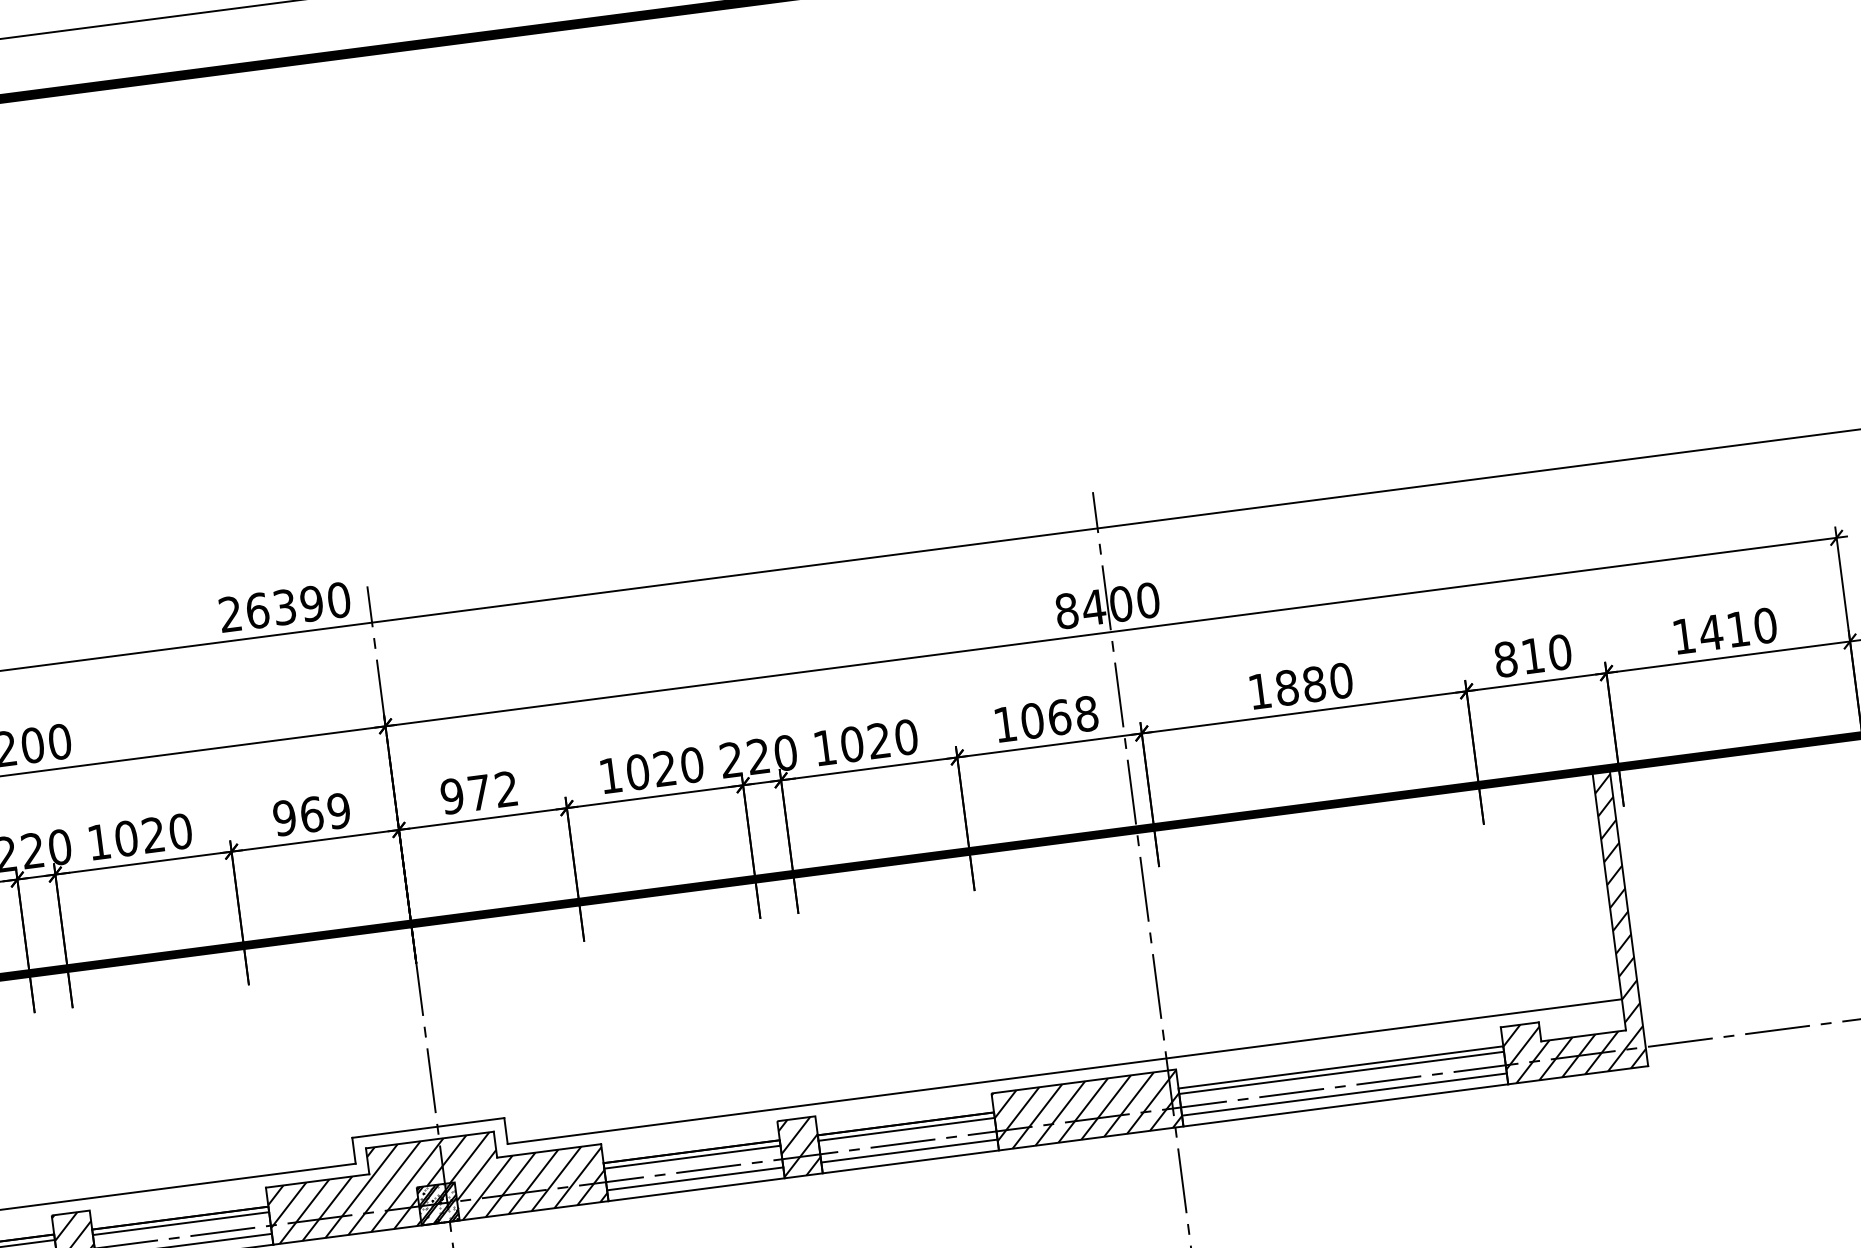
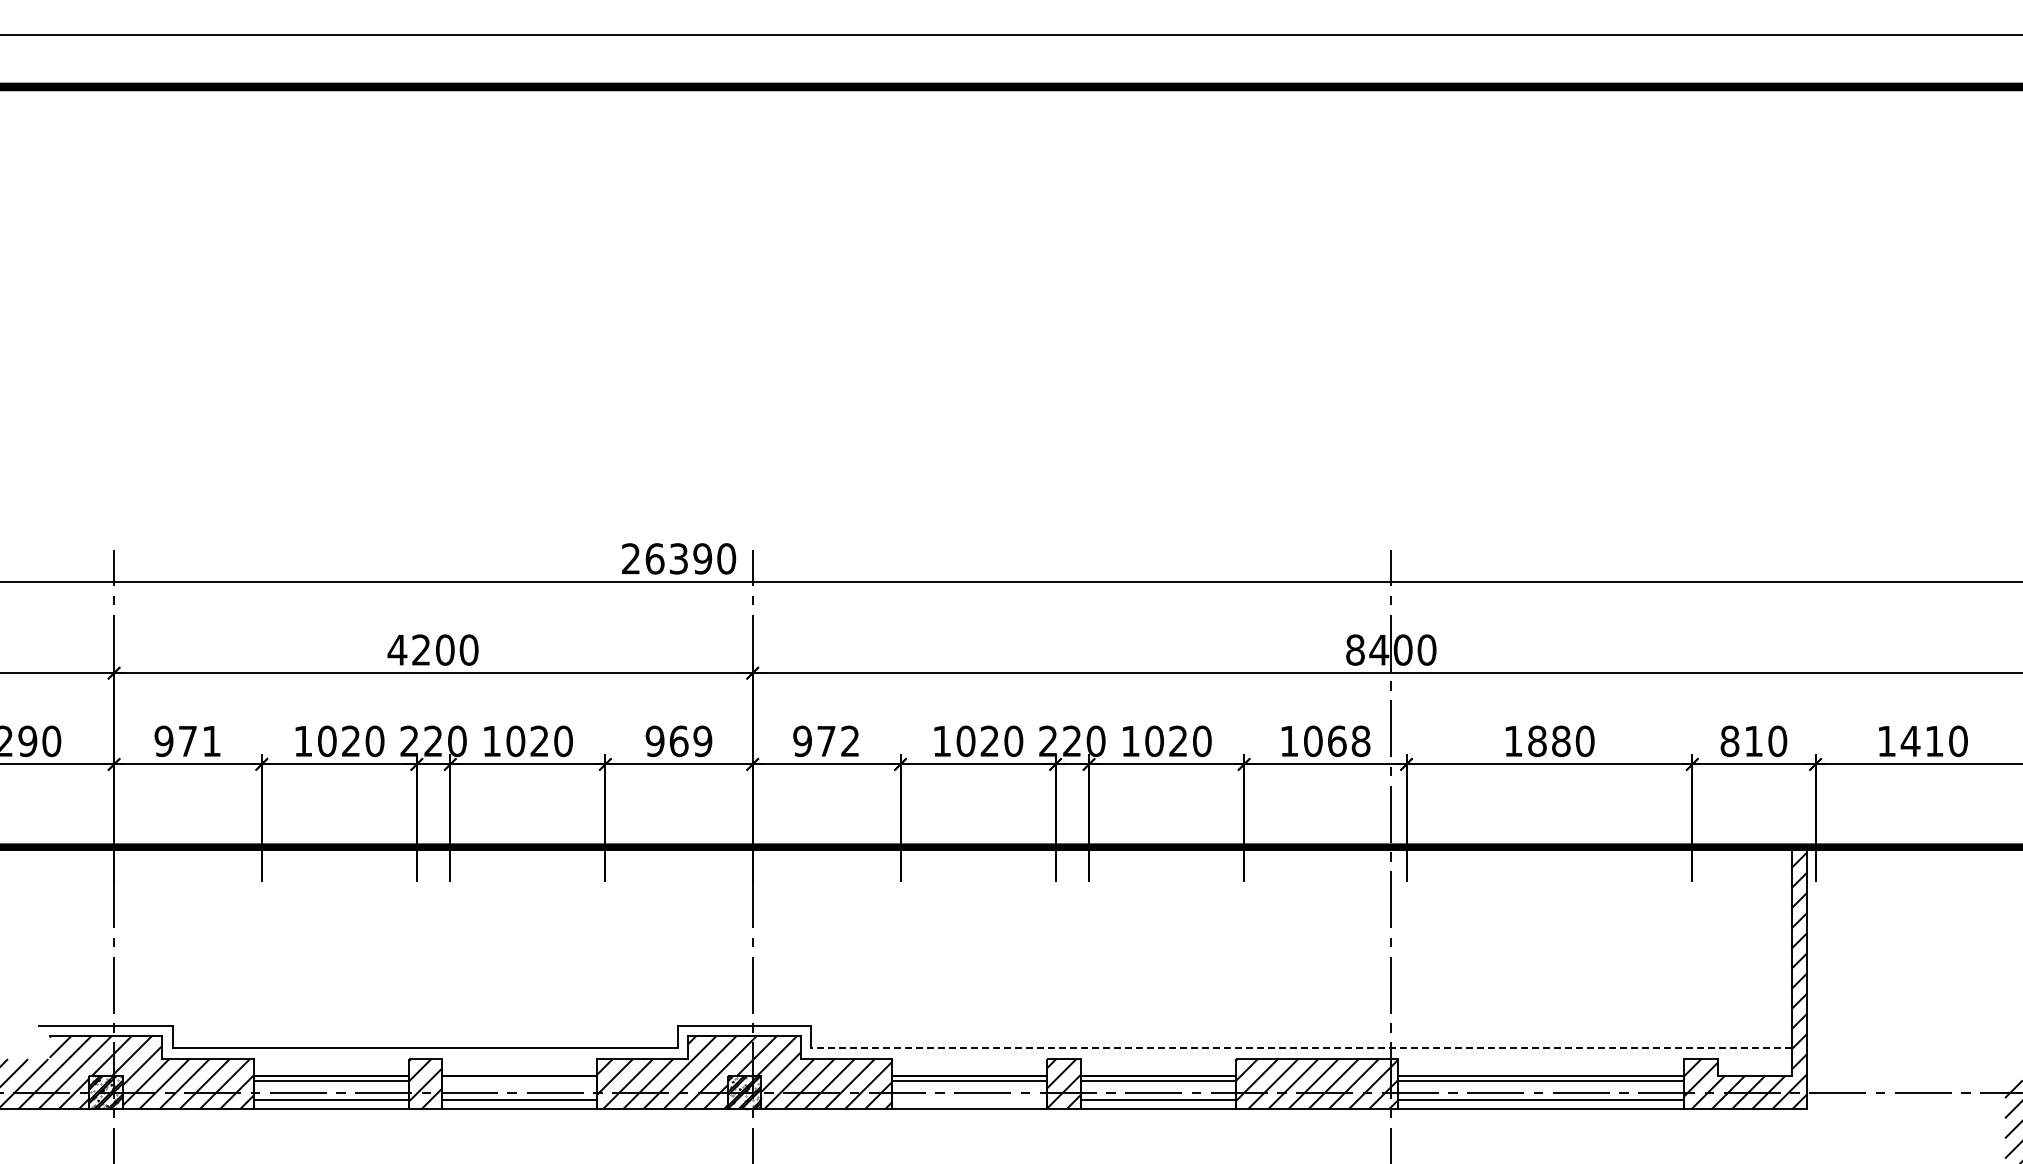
line: (1064, 1071) -> (1301, 1048), solid -> dashed
line: (694, 1178) -> (969, 1099), removed
line: (180, 1223) -> (519, 1080), removed

